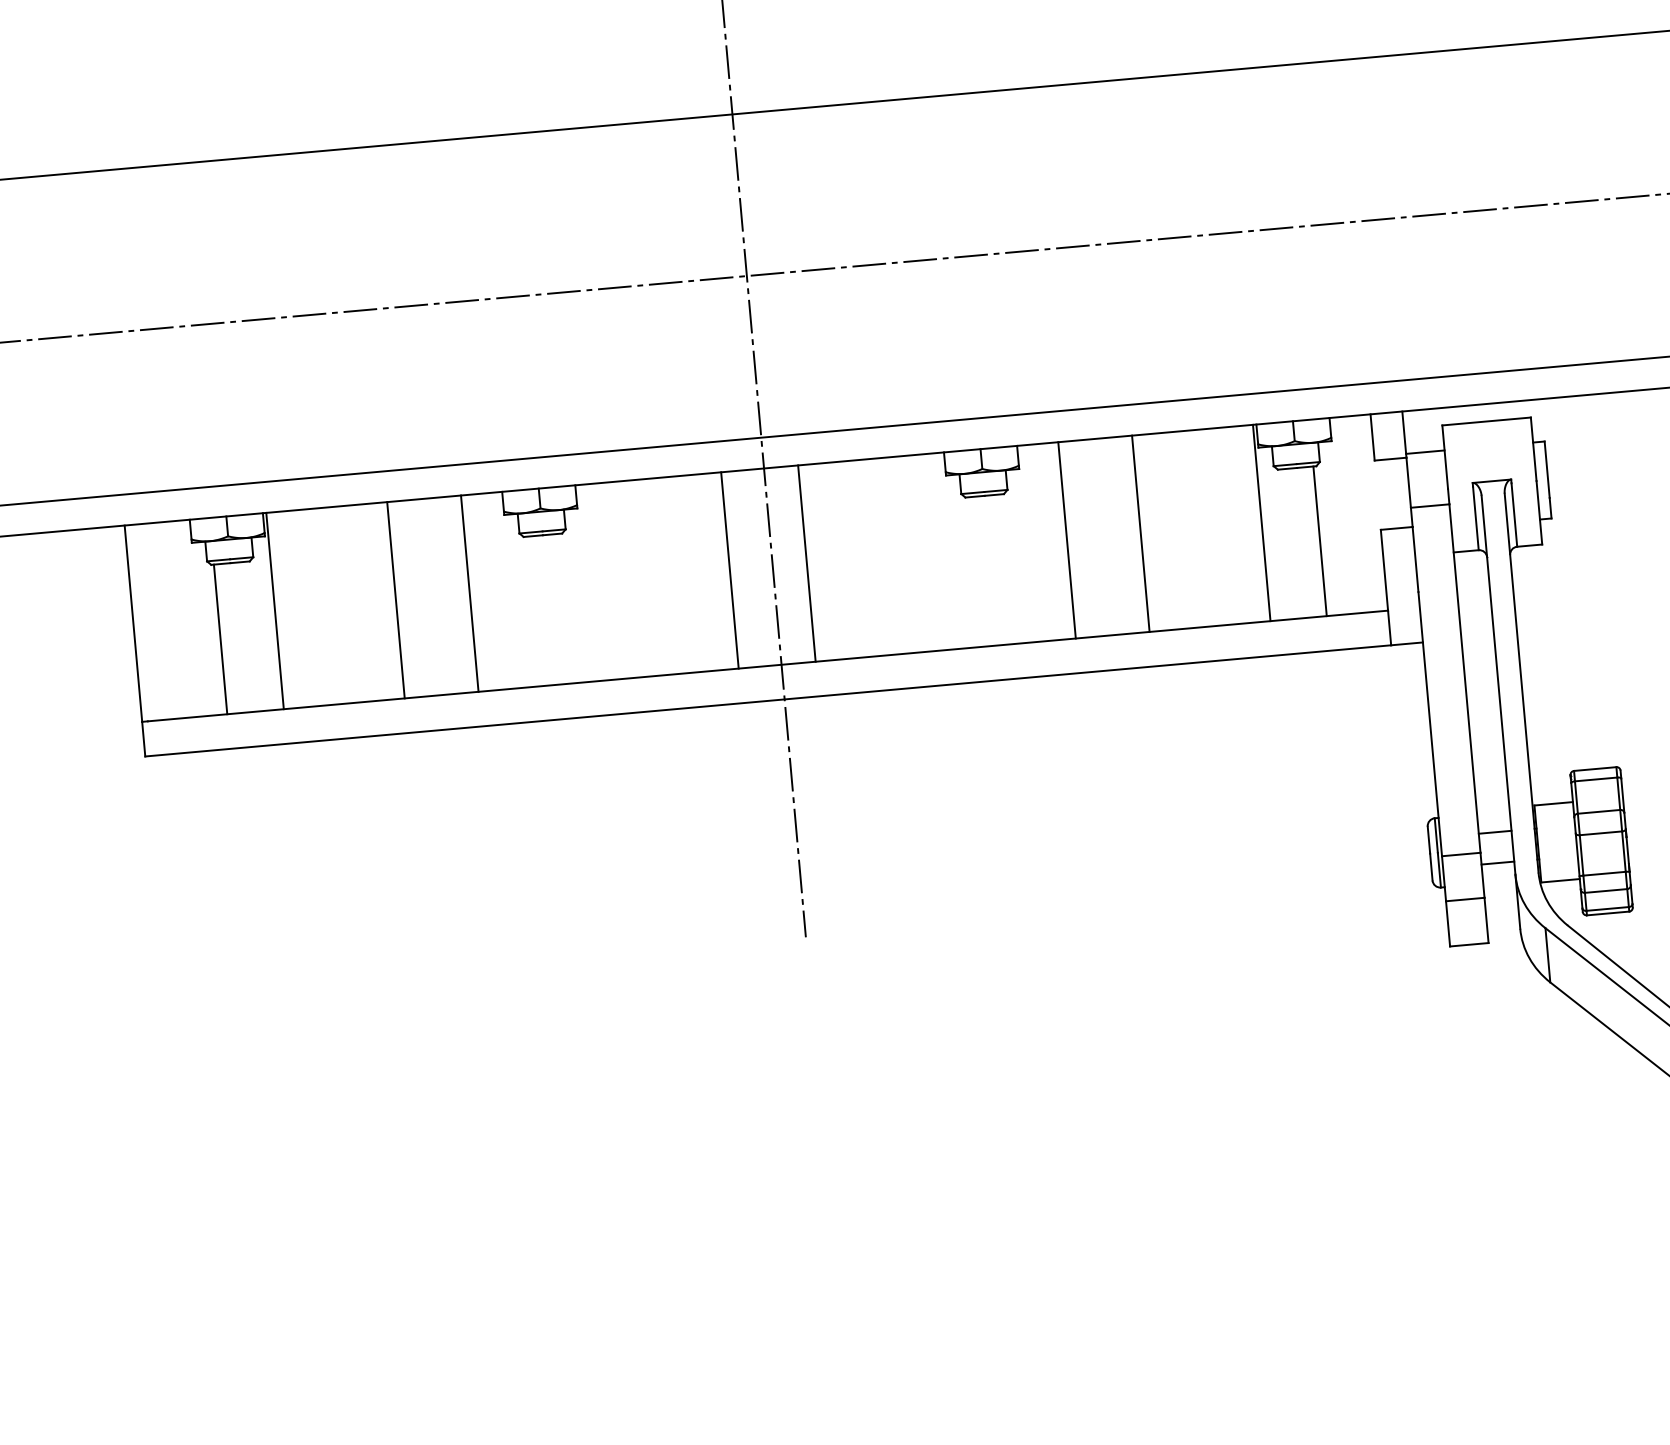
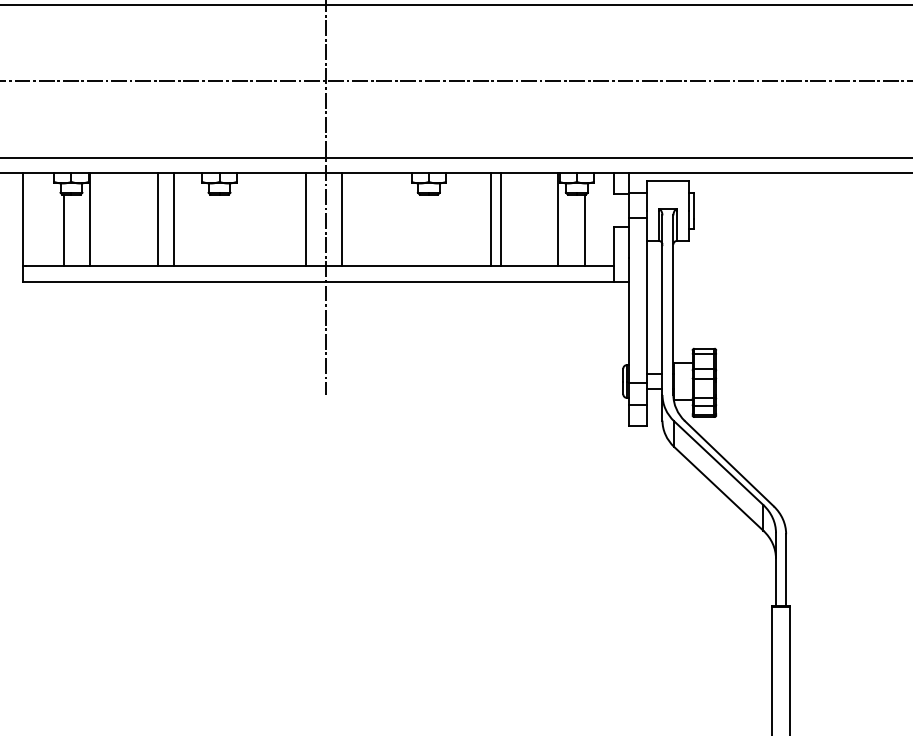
line: (1066, 539) -> (490, 218), moved
line: (469, 592) -> (157, 218), moved
line: (395, 599) -> (173, 218), moved

